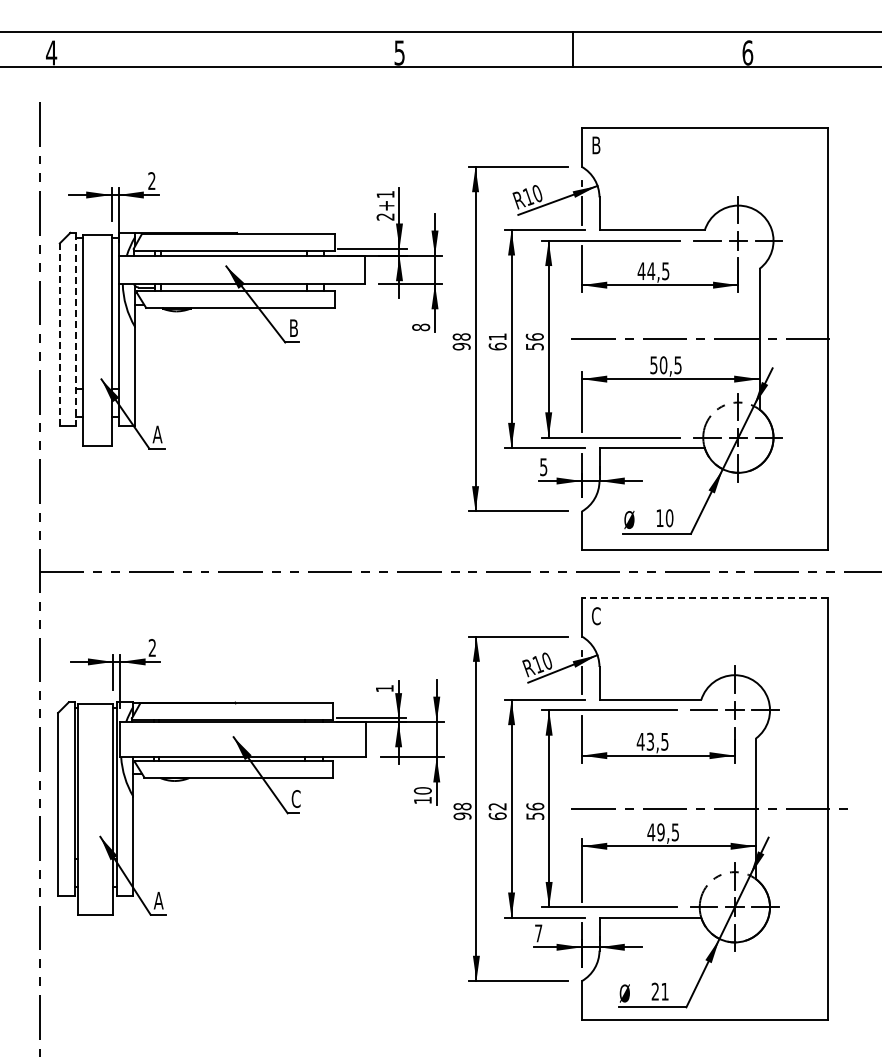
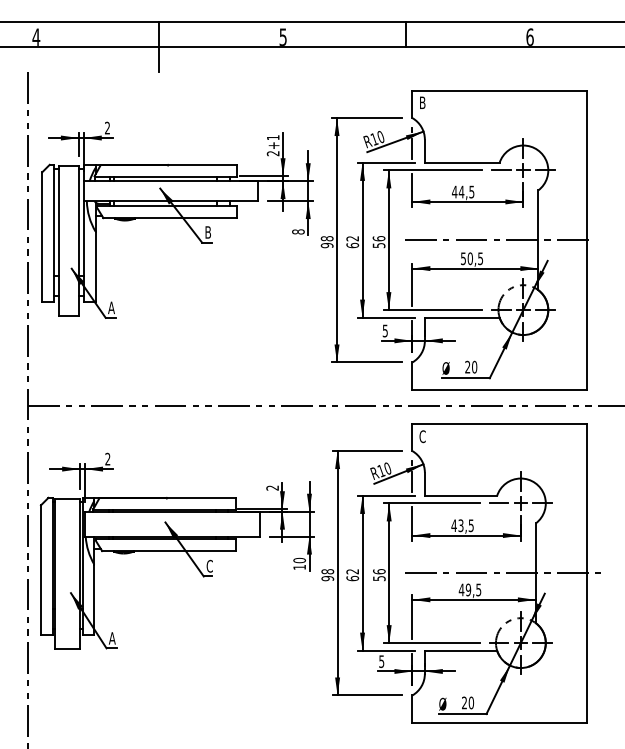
line: (224, 66) -> (158, 46), added
line: (76, 329) -> (54, 233), dashed -> solid
line: (59, 335) -> (41, 237), dashed -> solid
text: (497, 336) -> (352, 238), 61 -> 62
text: (659, 517) -> (467, 366), 10 -> 20
line: (704, 597) -> (499, 423), dashed -> solid
text: (384, 688) -> (272, 487), 1 -> 2
text: (538, 933) -> (381, 661), 7 -> 5
text: (664, 991) -> (470, 702), 21 -> 20

